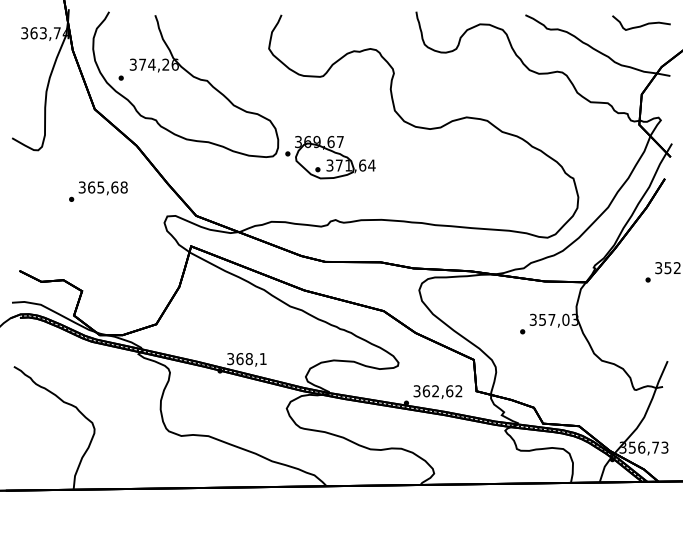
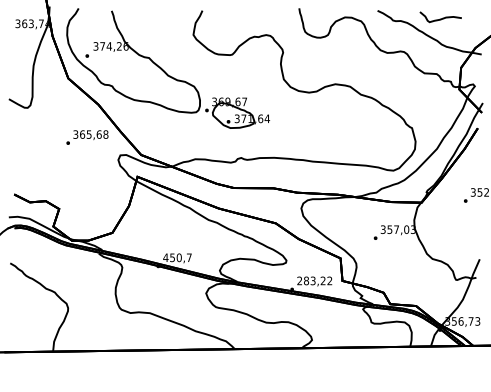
curve: (642, 24) -> (441, 18), moved
text: (98, 191) -> (87, 137), moved
text: (246, 359) -> (177, 258), 368,1 -> 450,7
text: (433, 391) -> (311, 281), 362,62 -> 283,22

